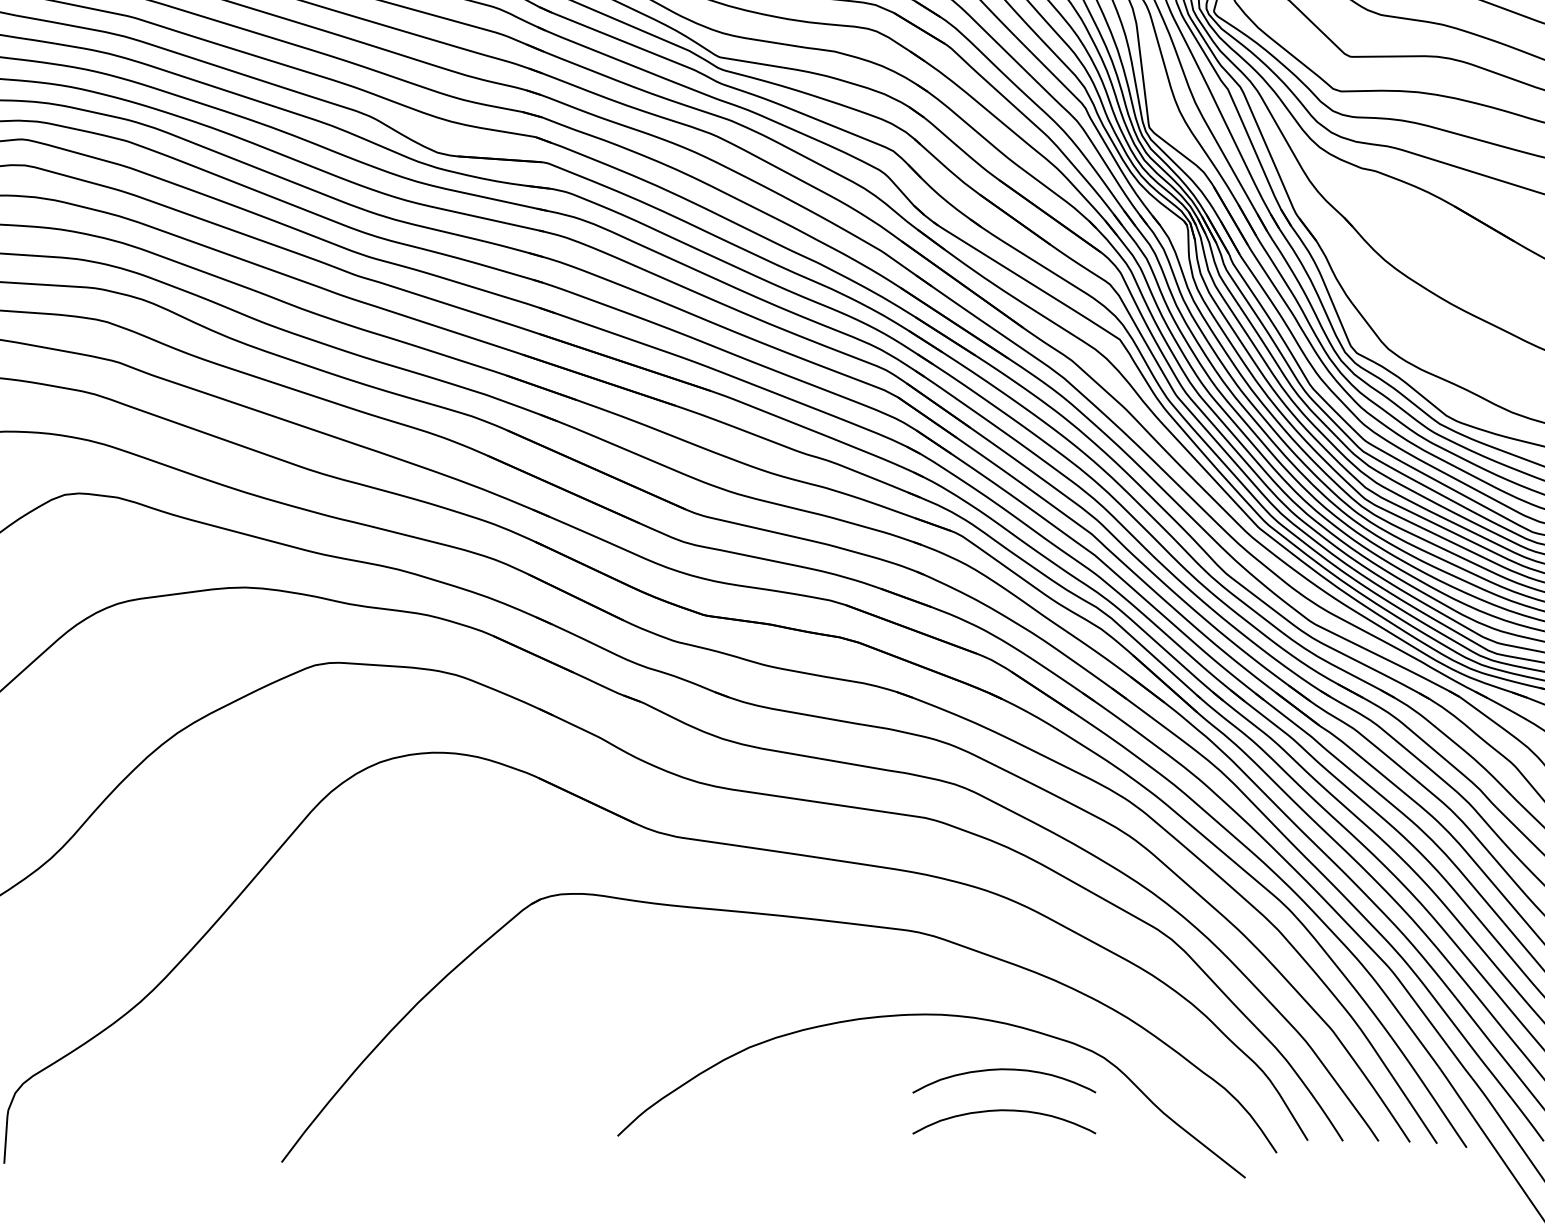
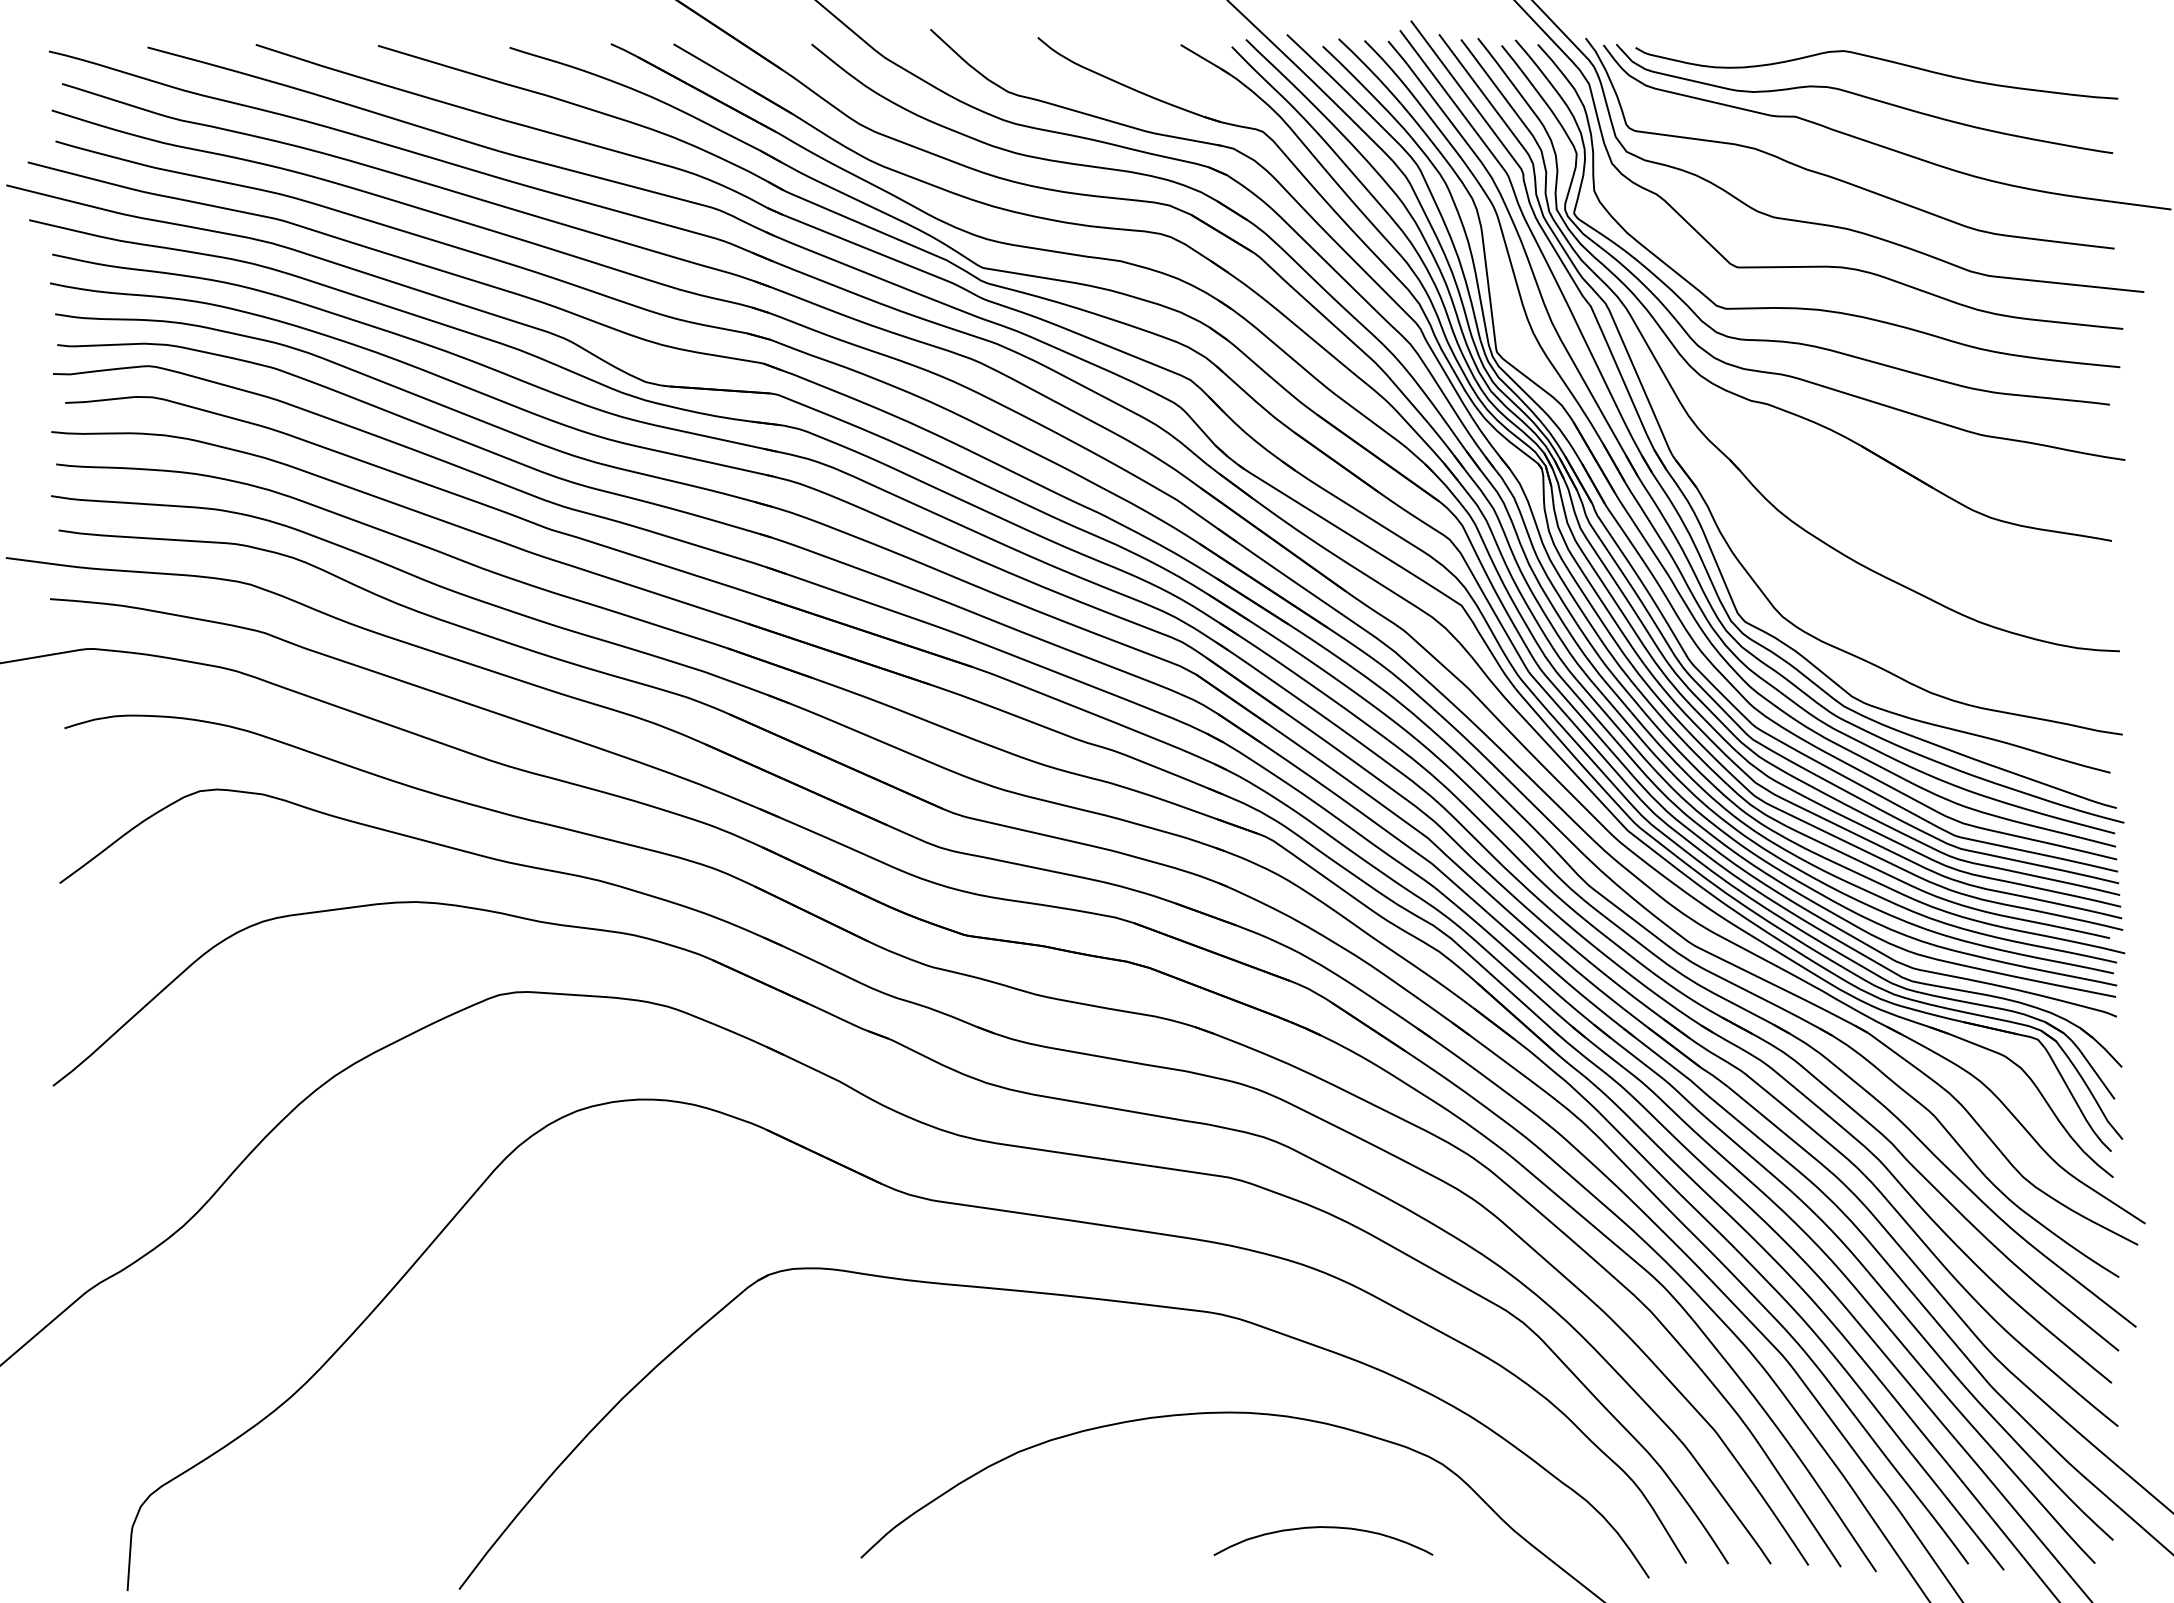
curve: (1006, 1070) -> (1325, 1479), removed

